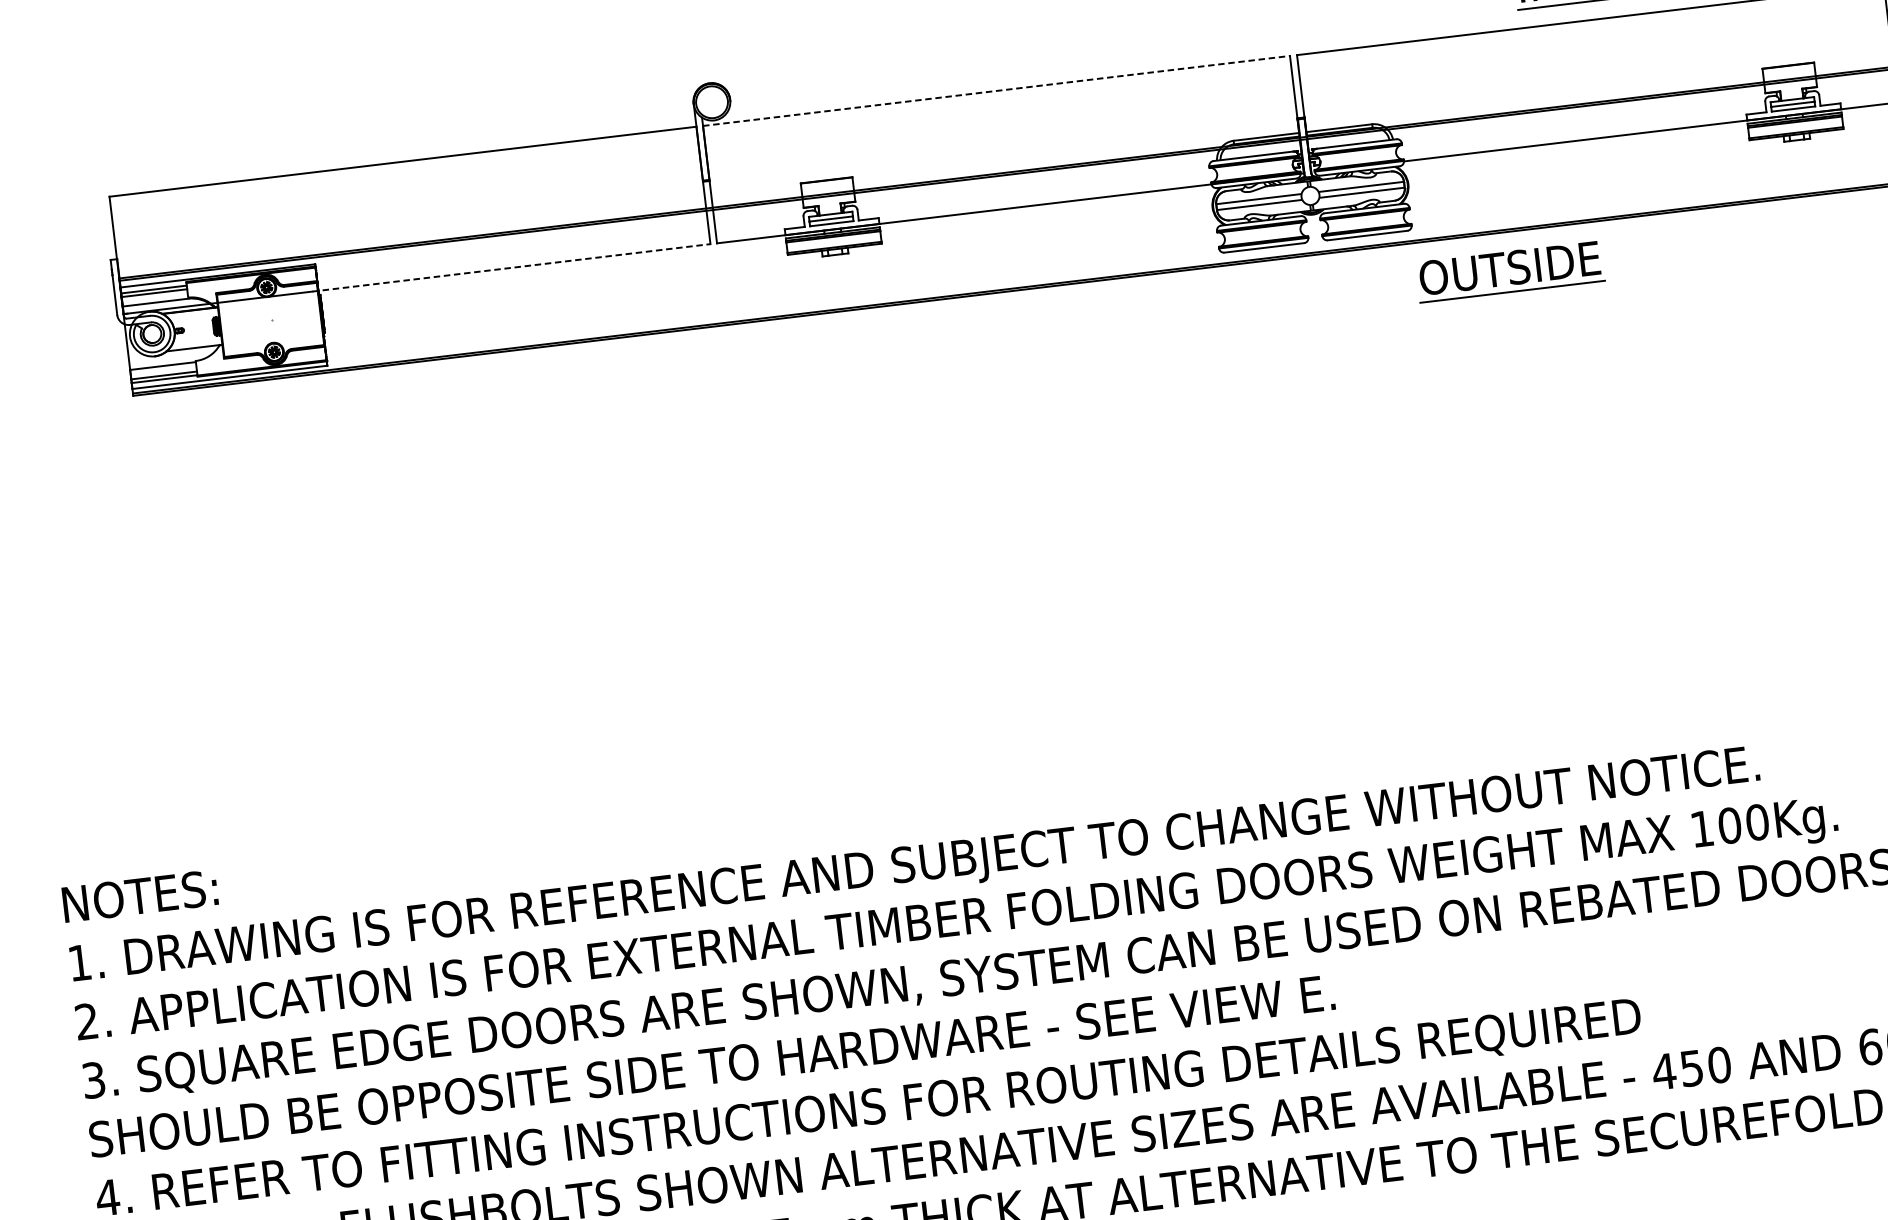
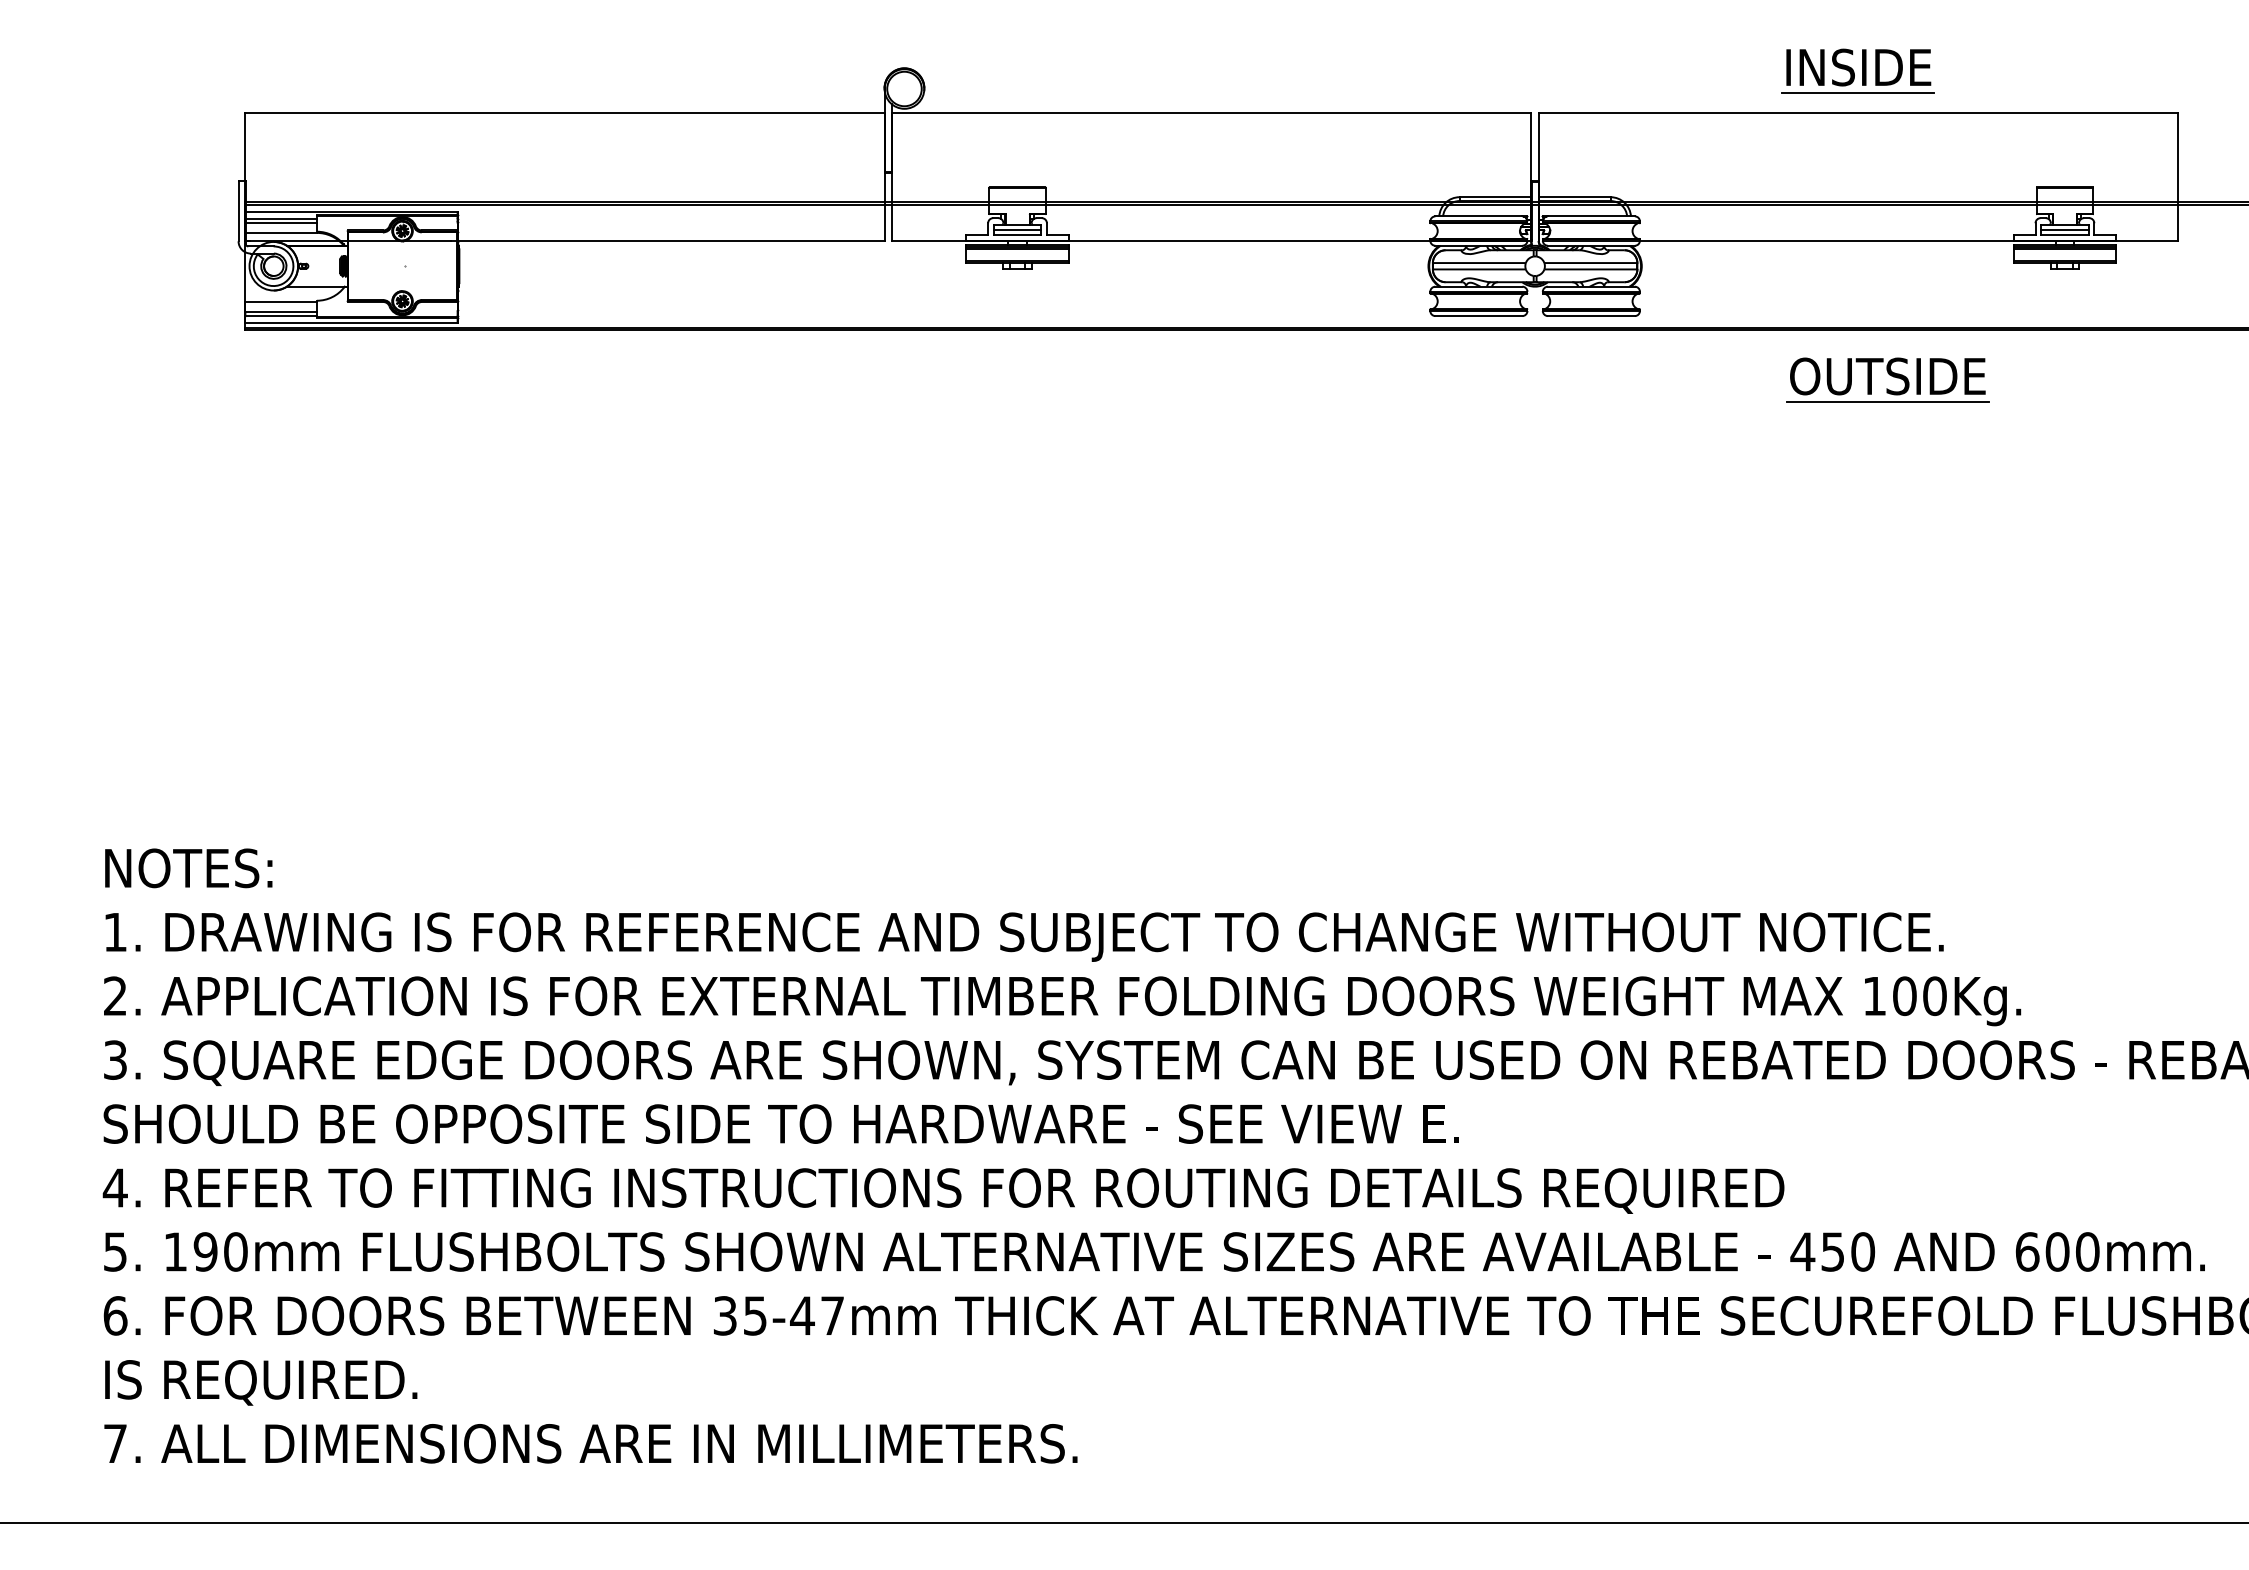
line: (996, 91) -> (1211, 113), dashed -> solid
line: (511, 268) -> (667, 241), dashed -> solid
part: (1509, 271) -> (1887, 379), moved

